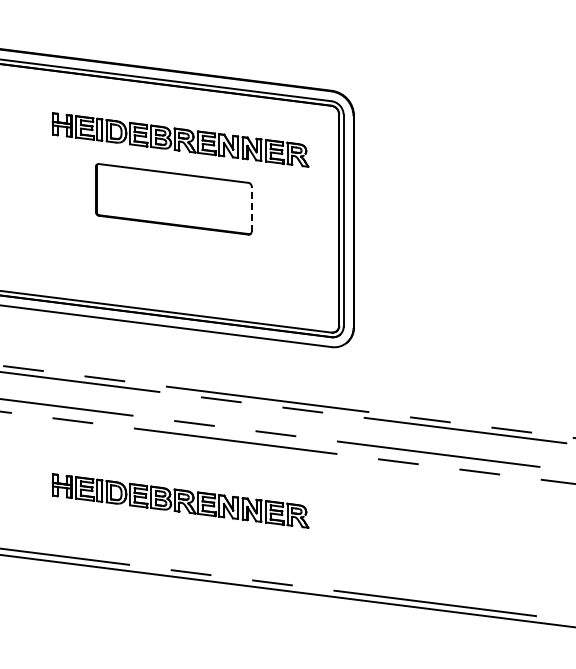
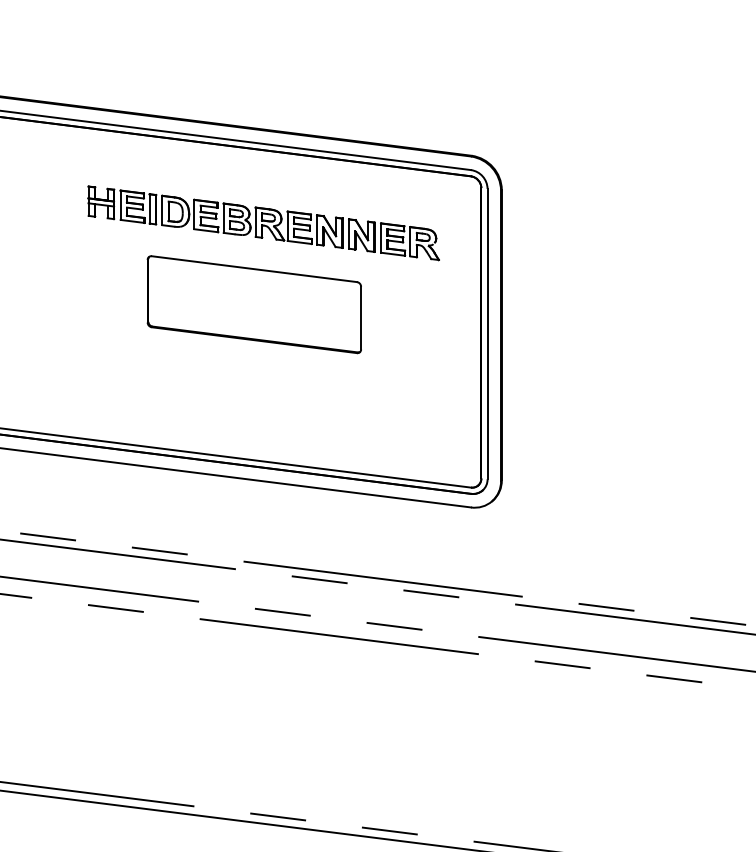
line: (251, 209) -> (361, 318), dashed -> solid
part: (180, 500) -> (263, 717), removed

